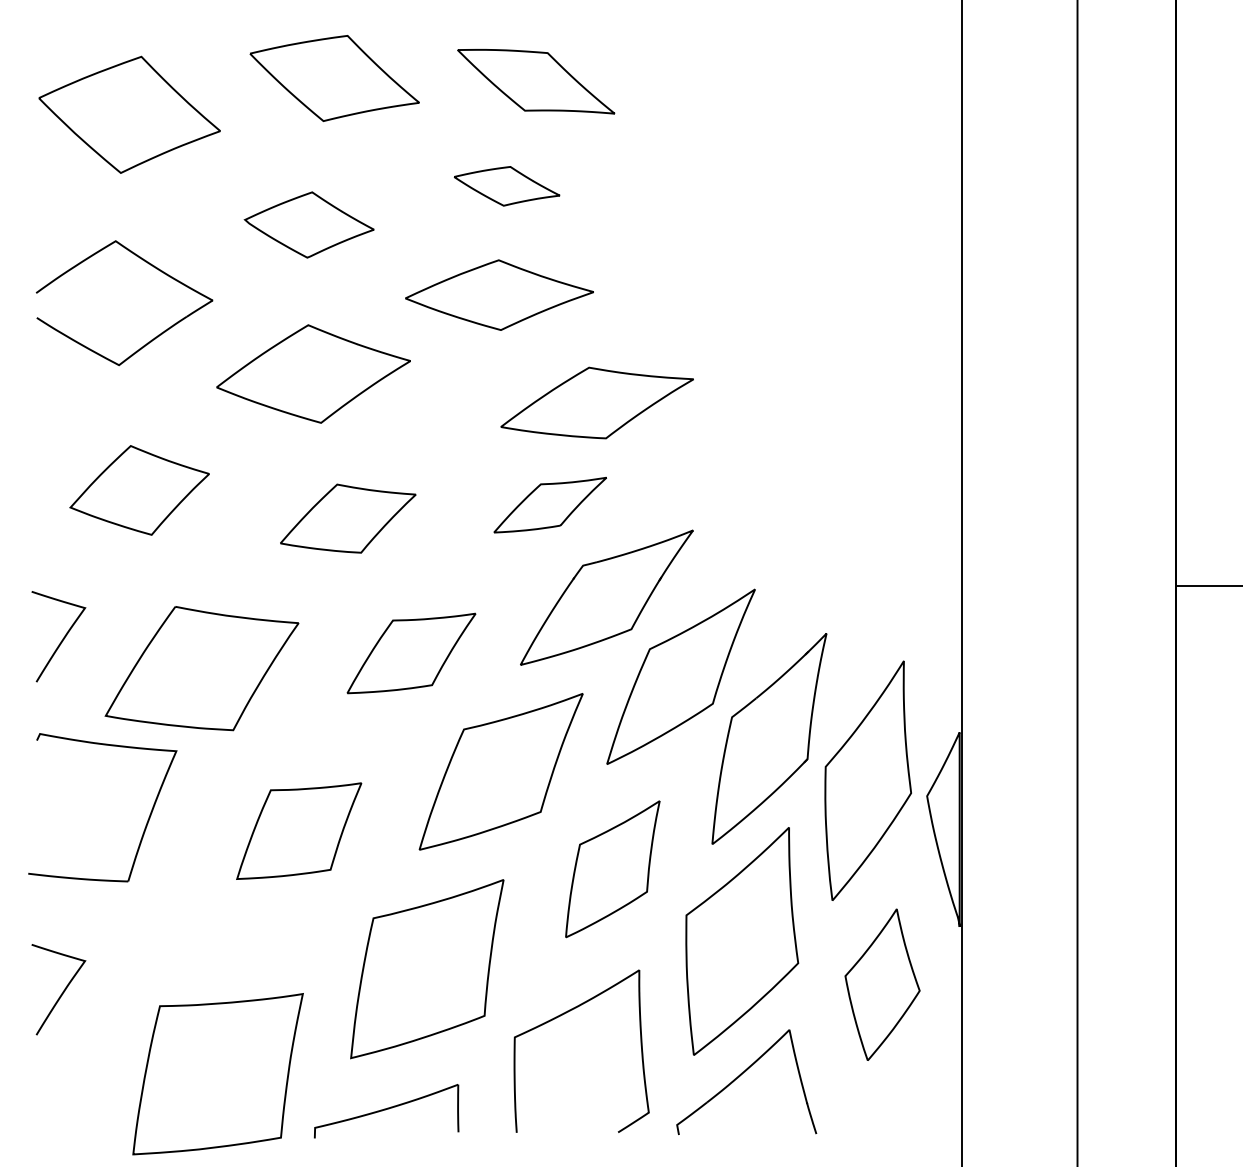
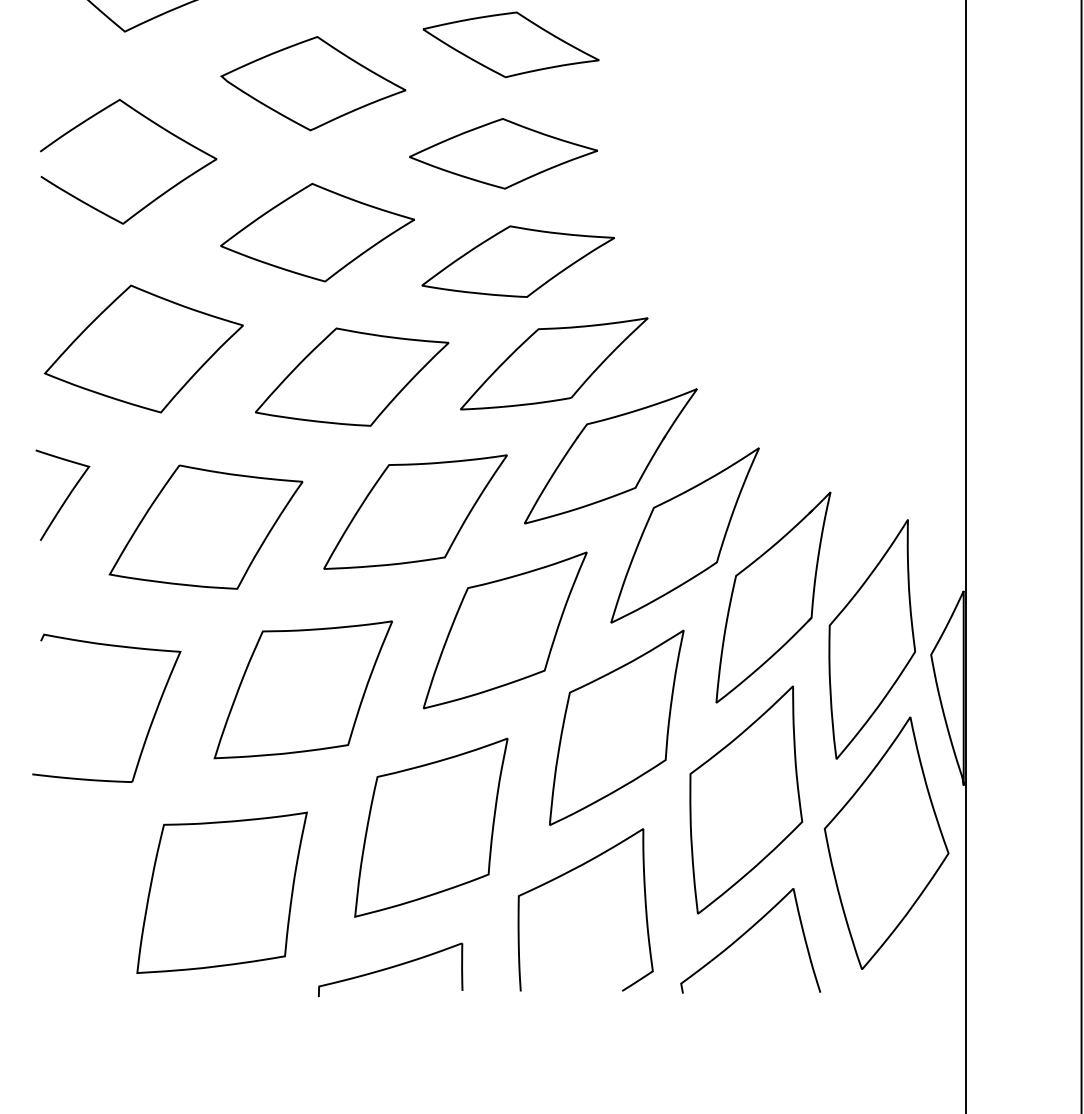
part: (506, 186) -> (510, 45), size x1.67
part: (309, 224) -> (313, 83), size x1.43
part: (596, 402) -> (517, 261), moved
part: (139, 490) -> (143, 349), size x1.43
part: (550, 504) -> (554, 363), size x1.67
part: (348, 518) -> (352, 377), size x1.43
part: (411, 653) -> (415, 512), size x1.43
part: (146, 822) -> (150, 723), moved
part: (298, 830) -> (302, 689), size x1.43
part: (612, 869) -> (616, 728), size x1.43
part: (882, 984) -> (886, 843), size x1.67
curve: (62, 991) -> (66, 850), removed
part: (217, 1074) -> (221, 893), moved

